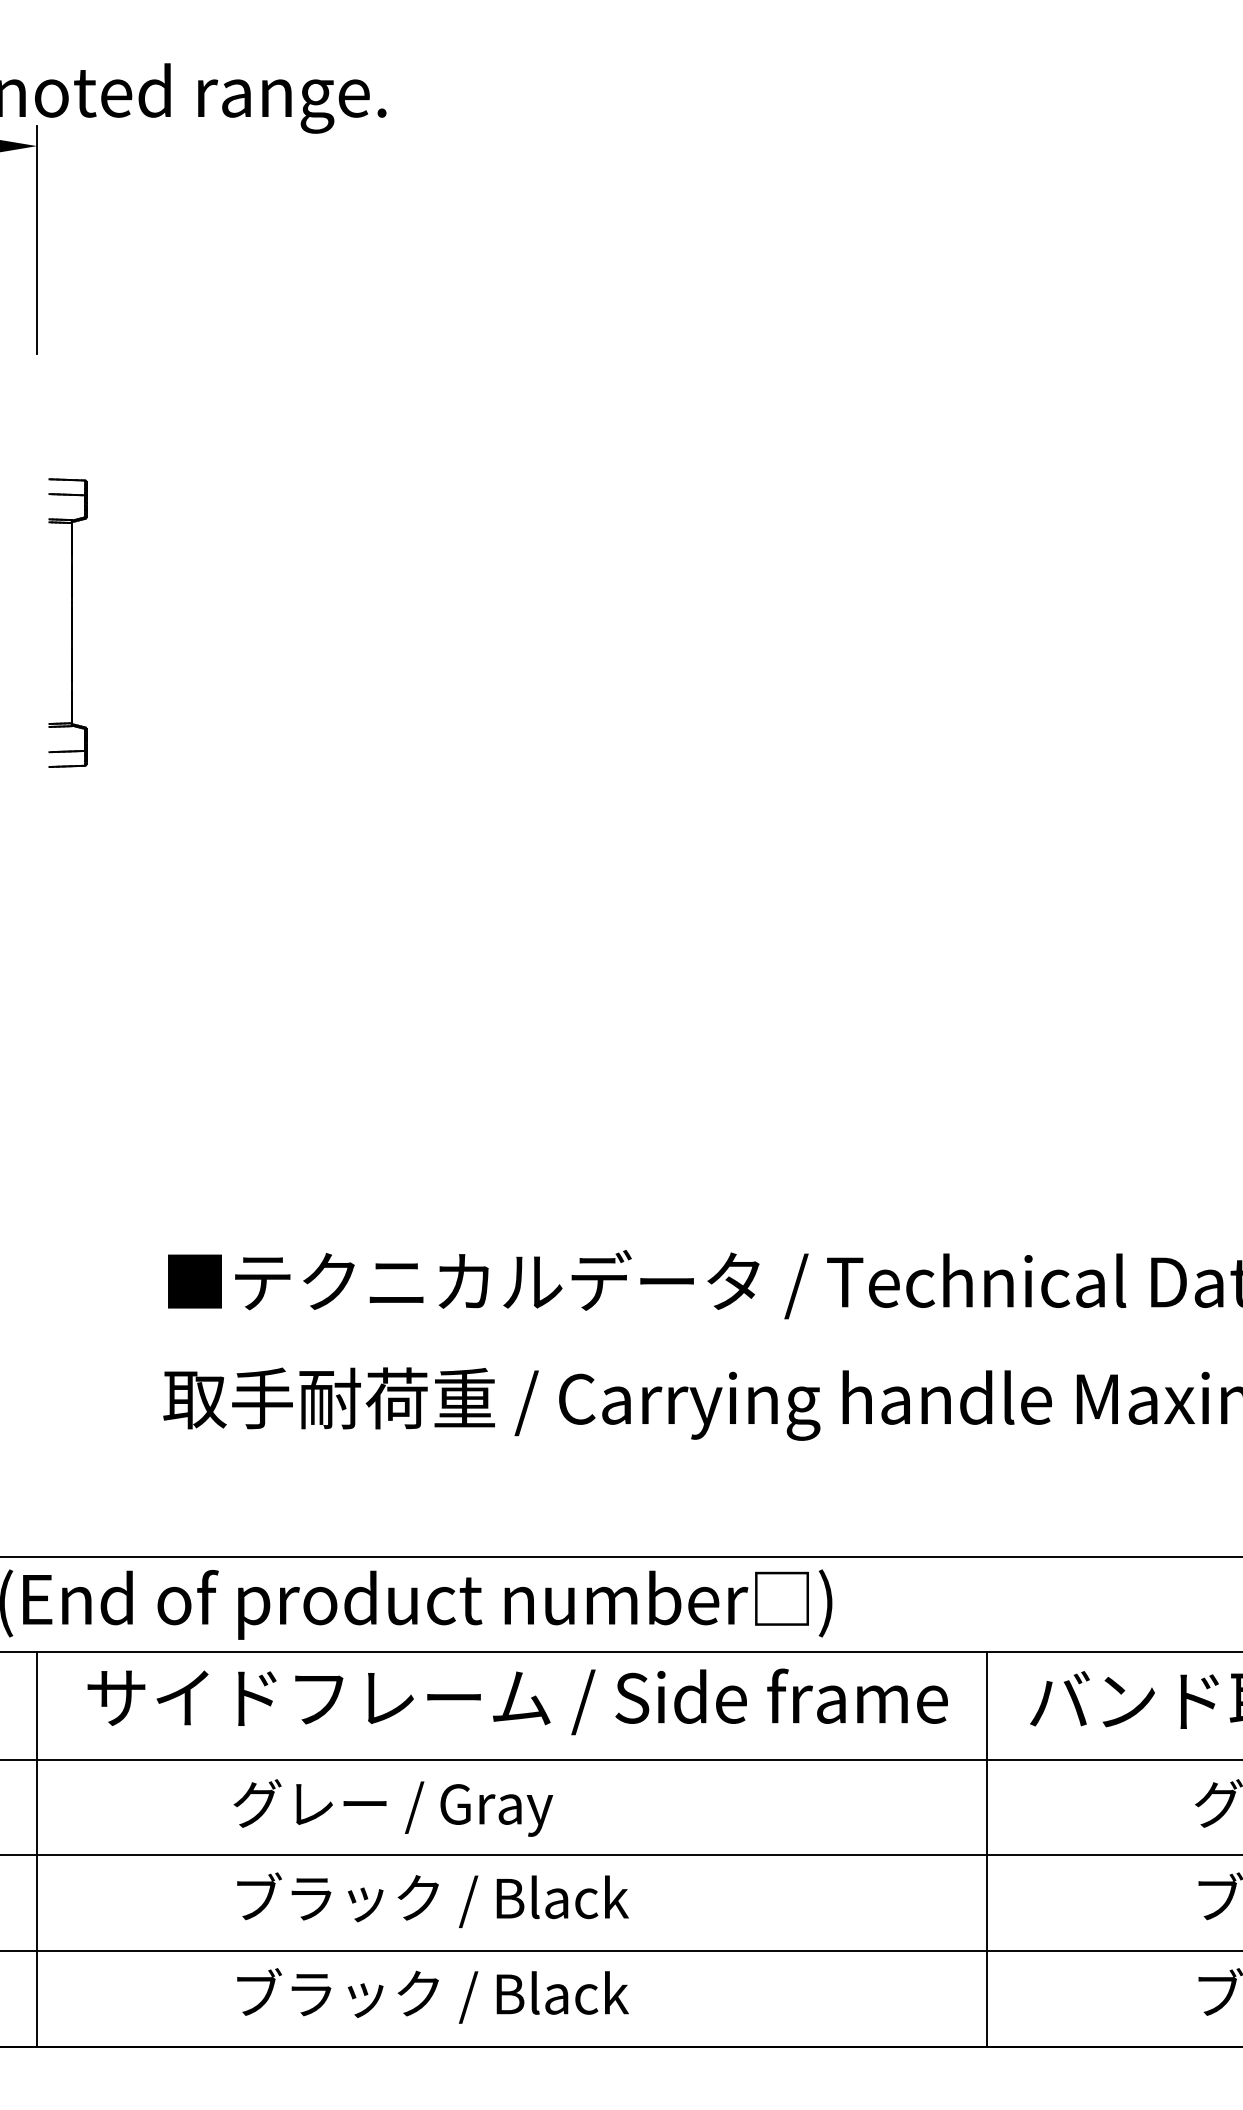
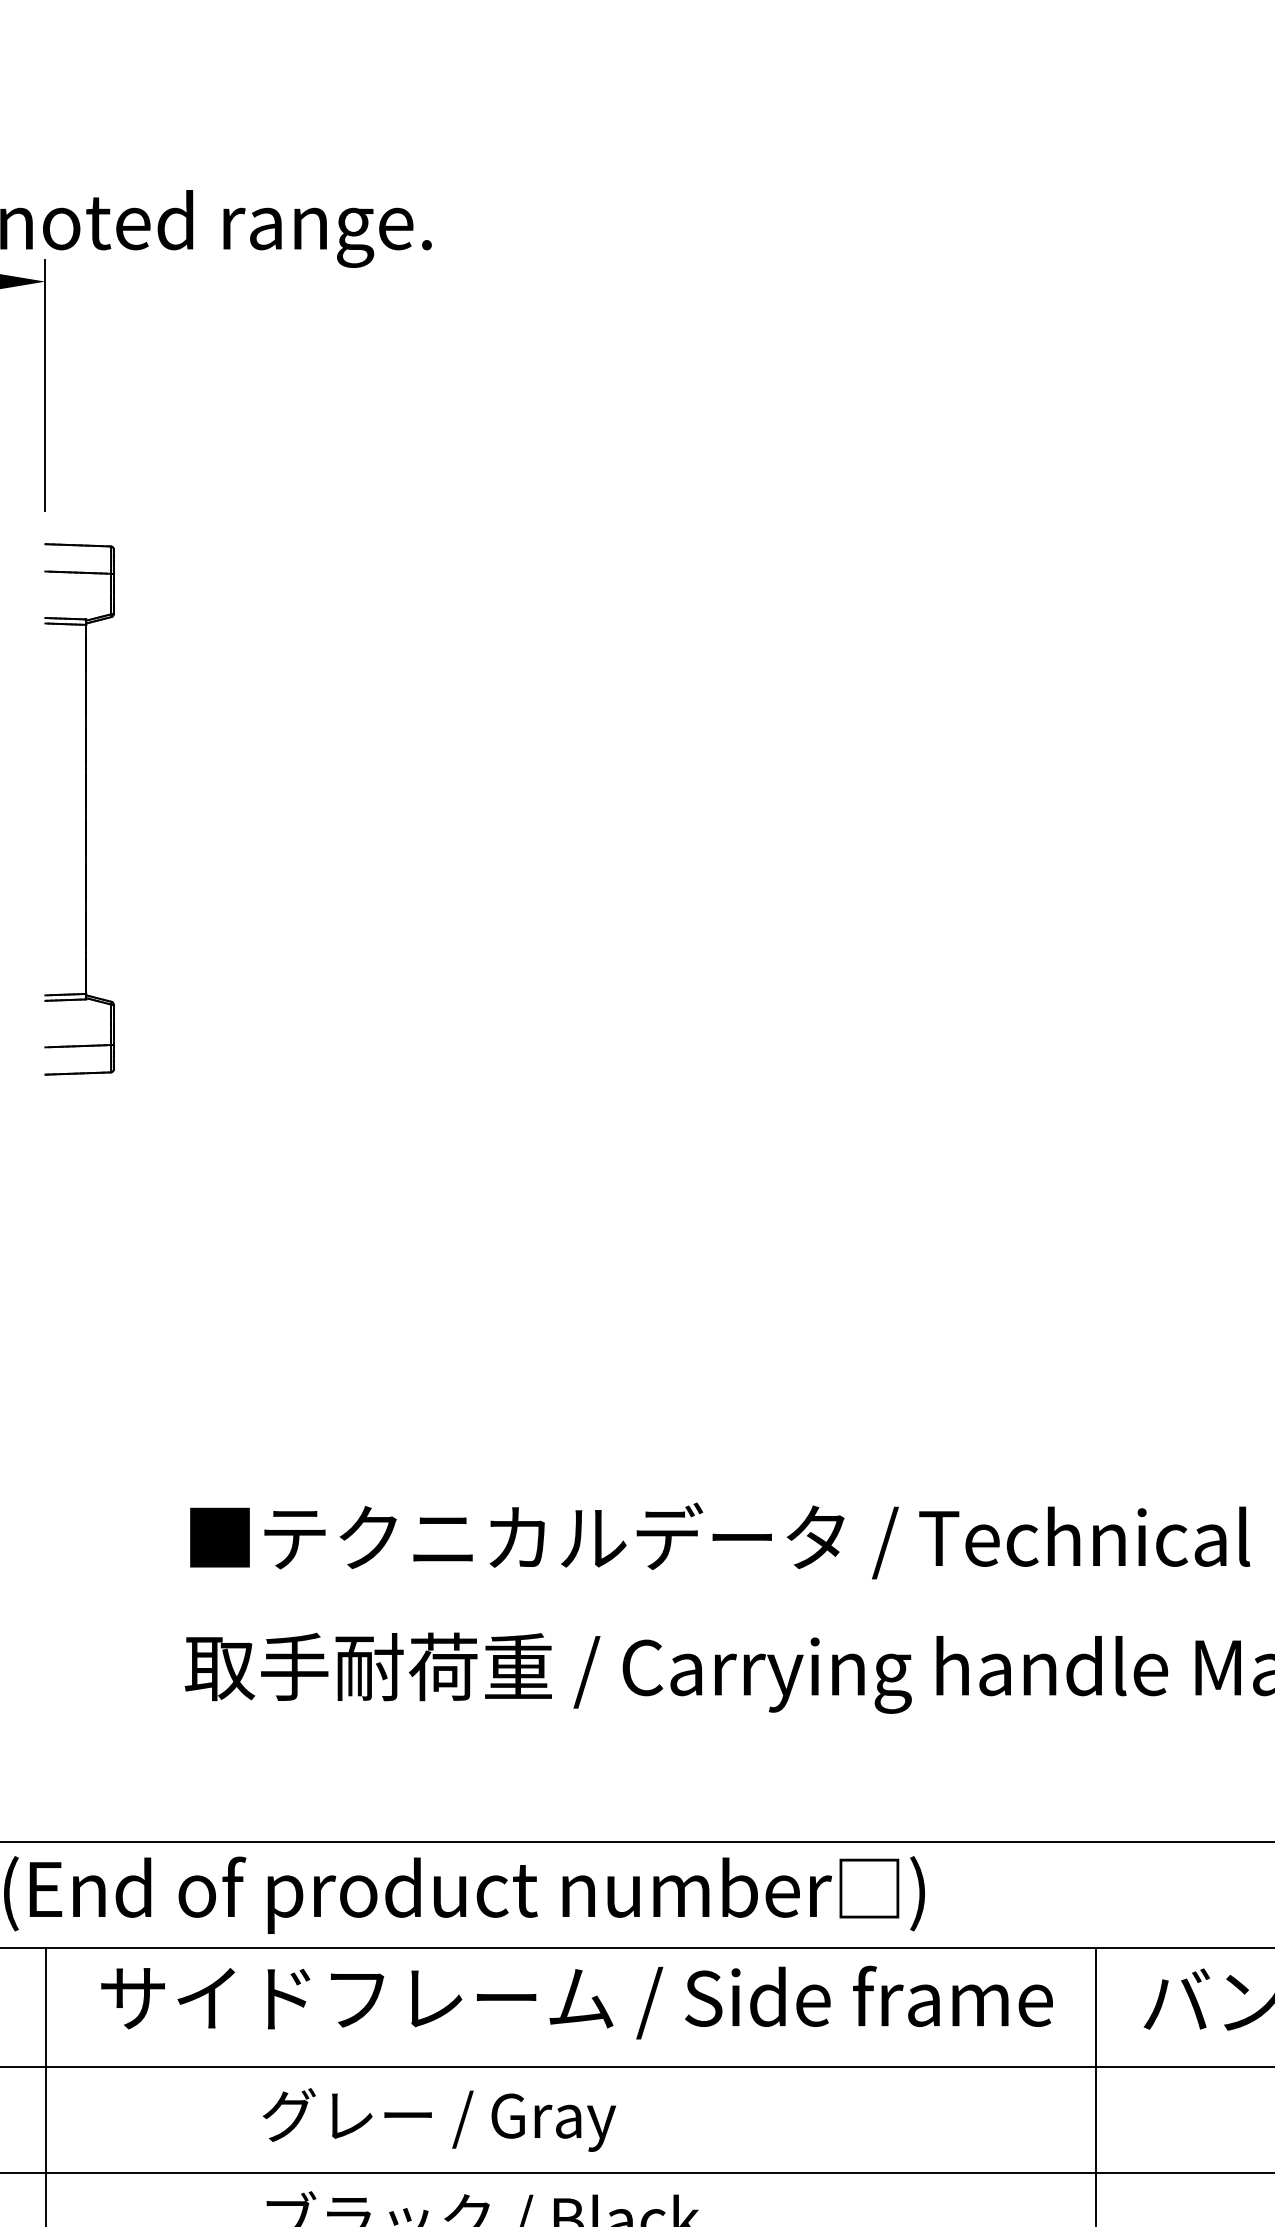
part: (67, 622) -> (78, 808), size x1.67

